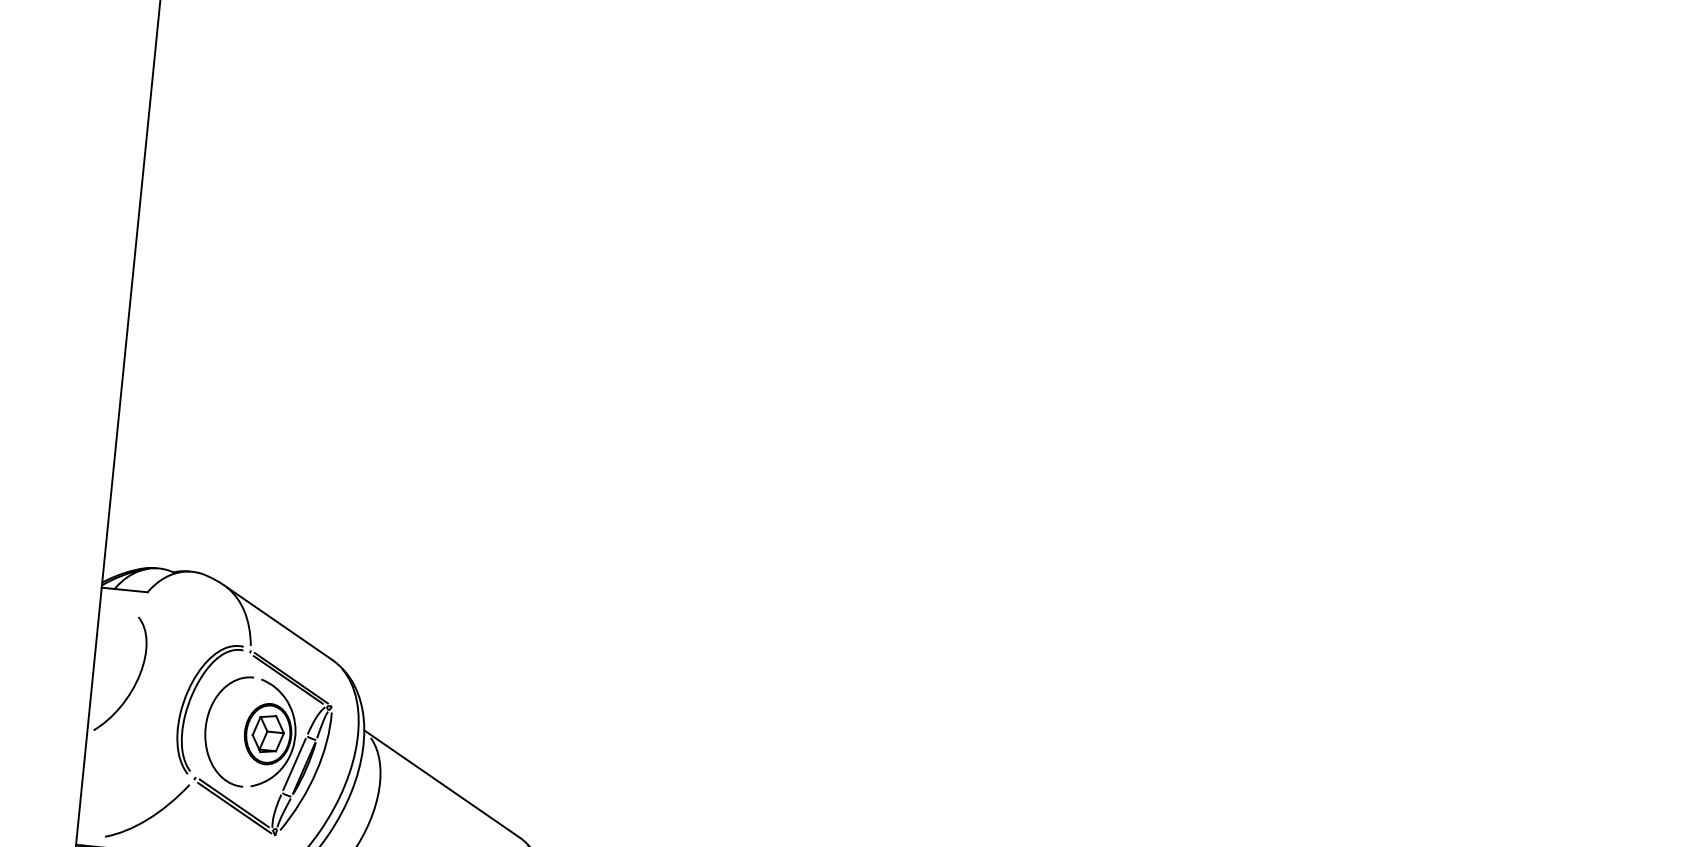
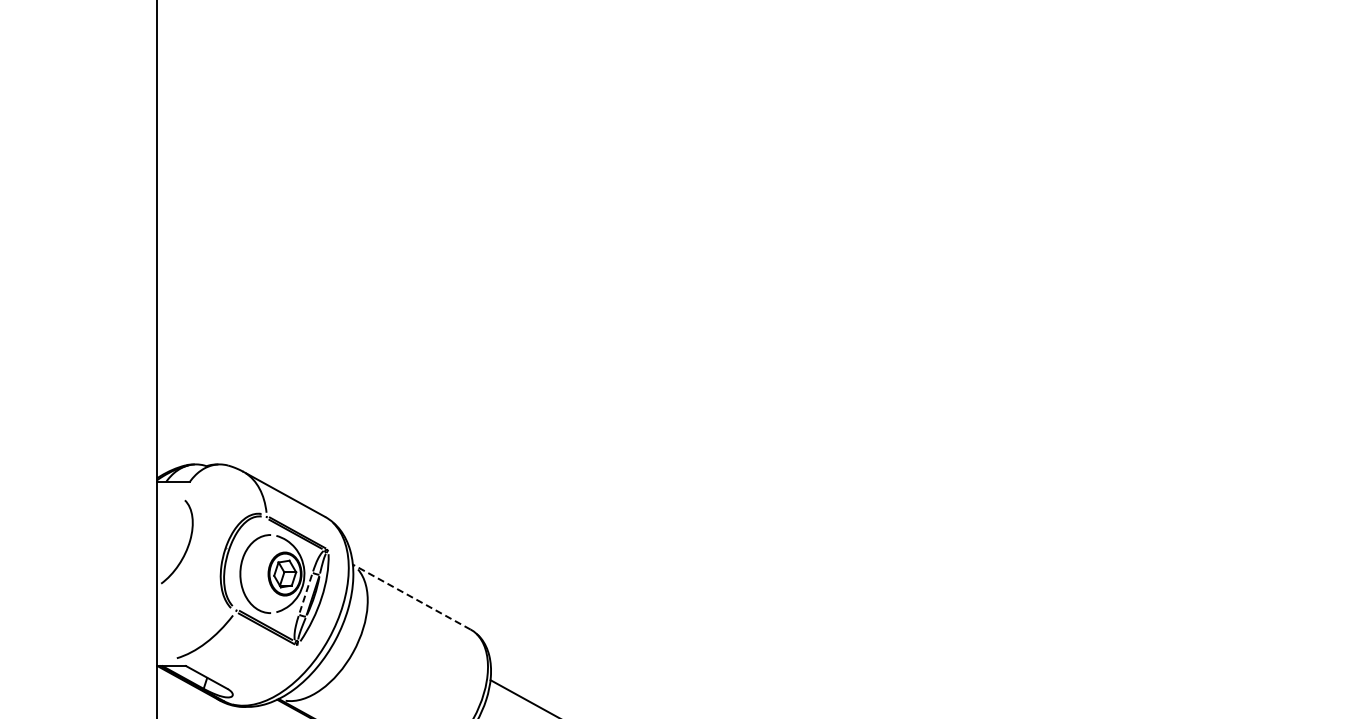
line: (293, 764) -> (305, 593), solid -> dashed
line: (441, 783) -> (411, 596), solid -> dashed

